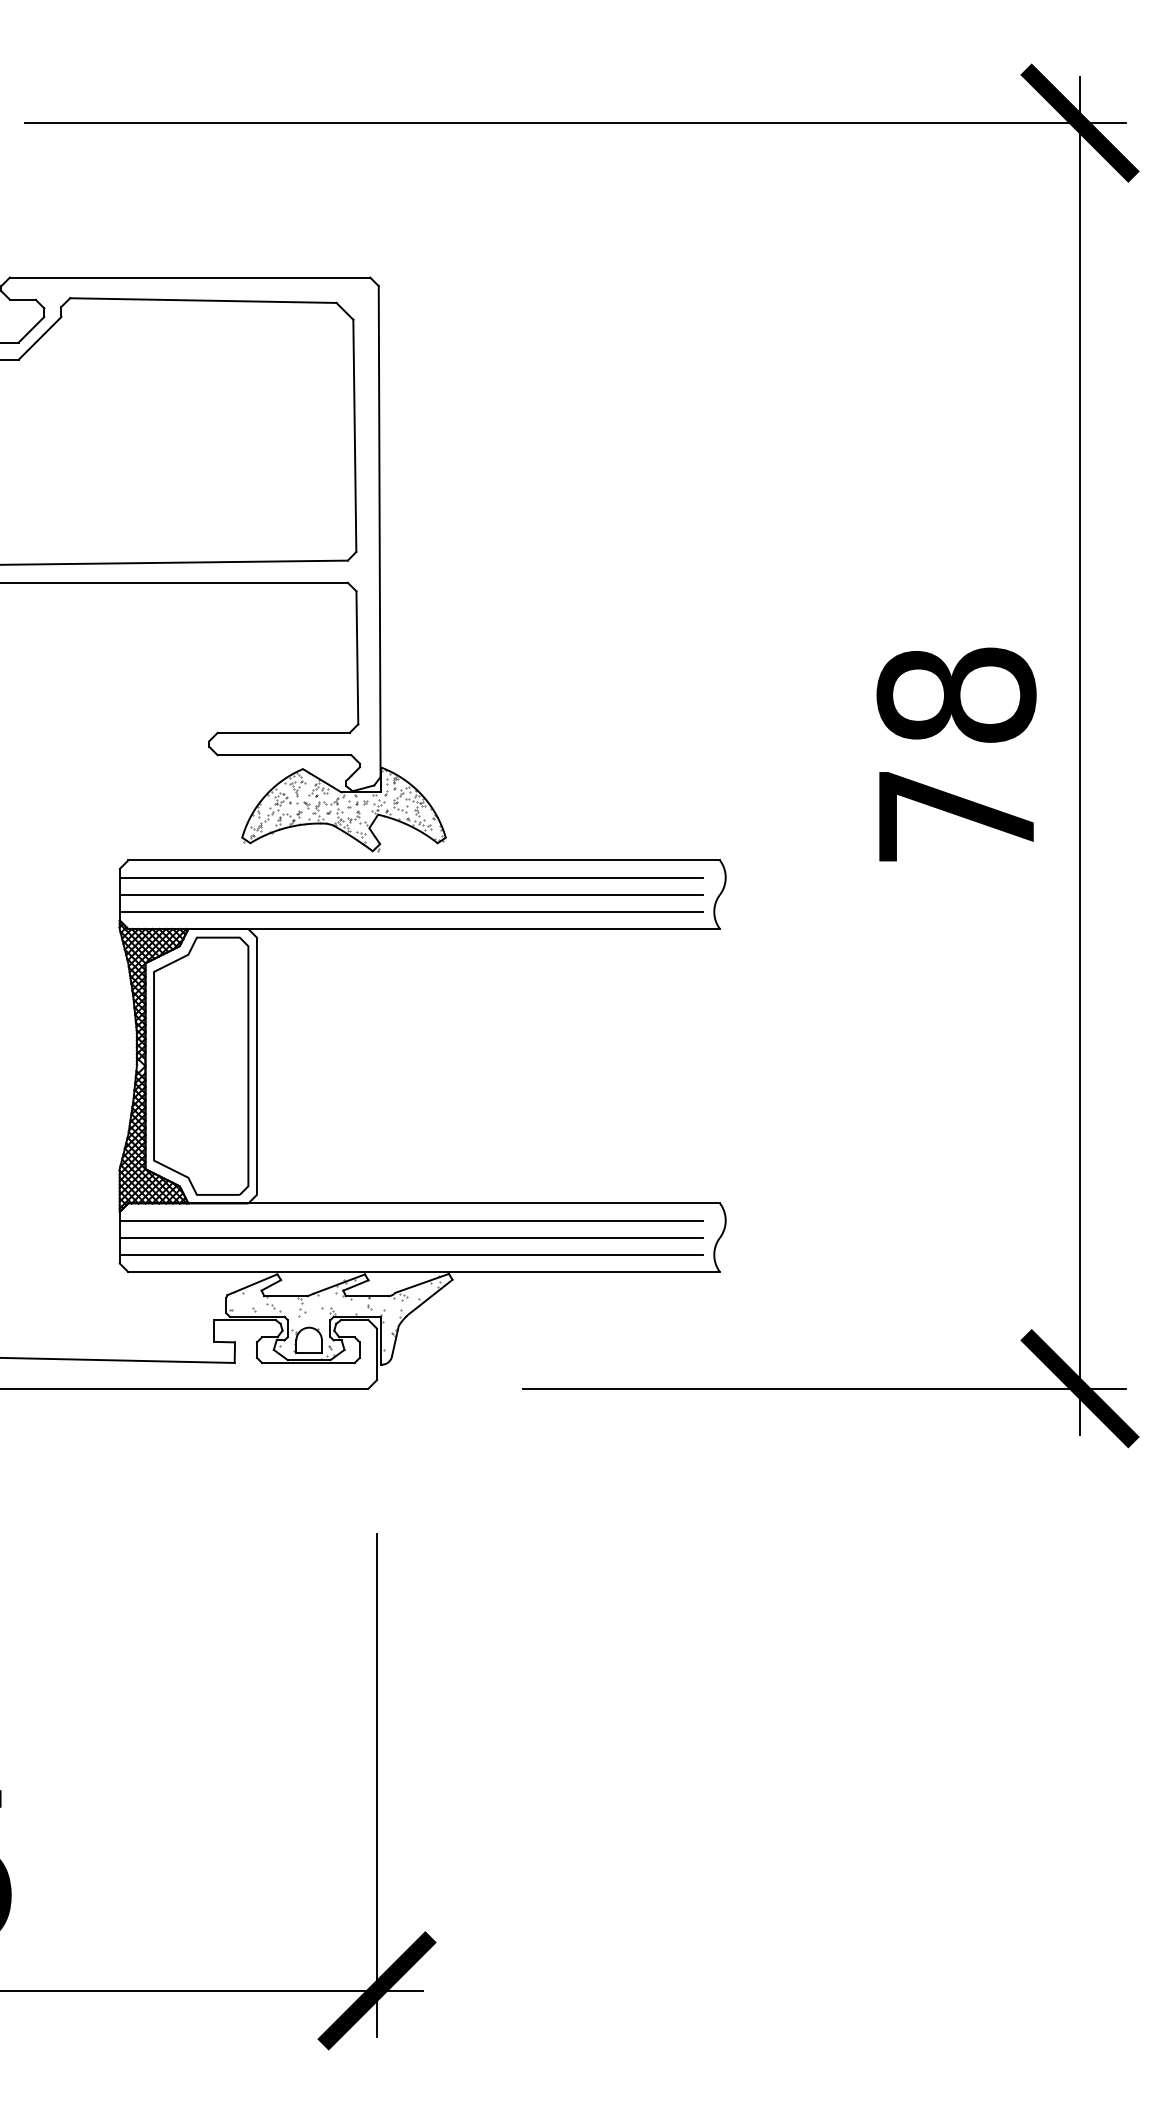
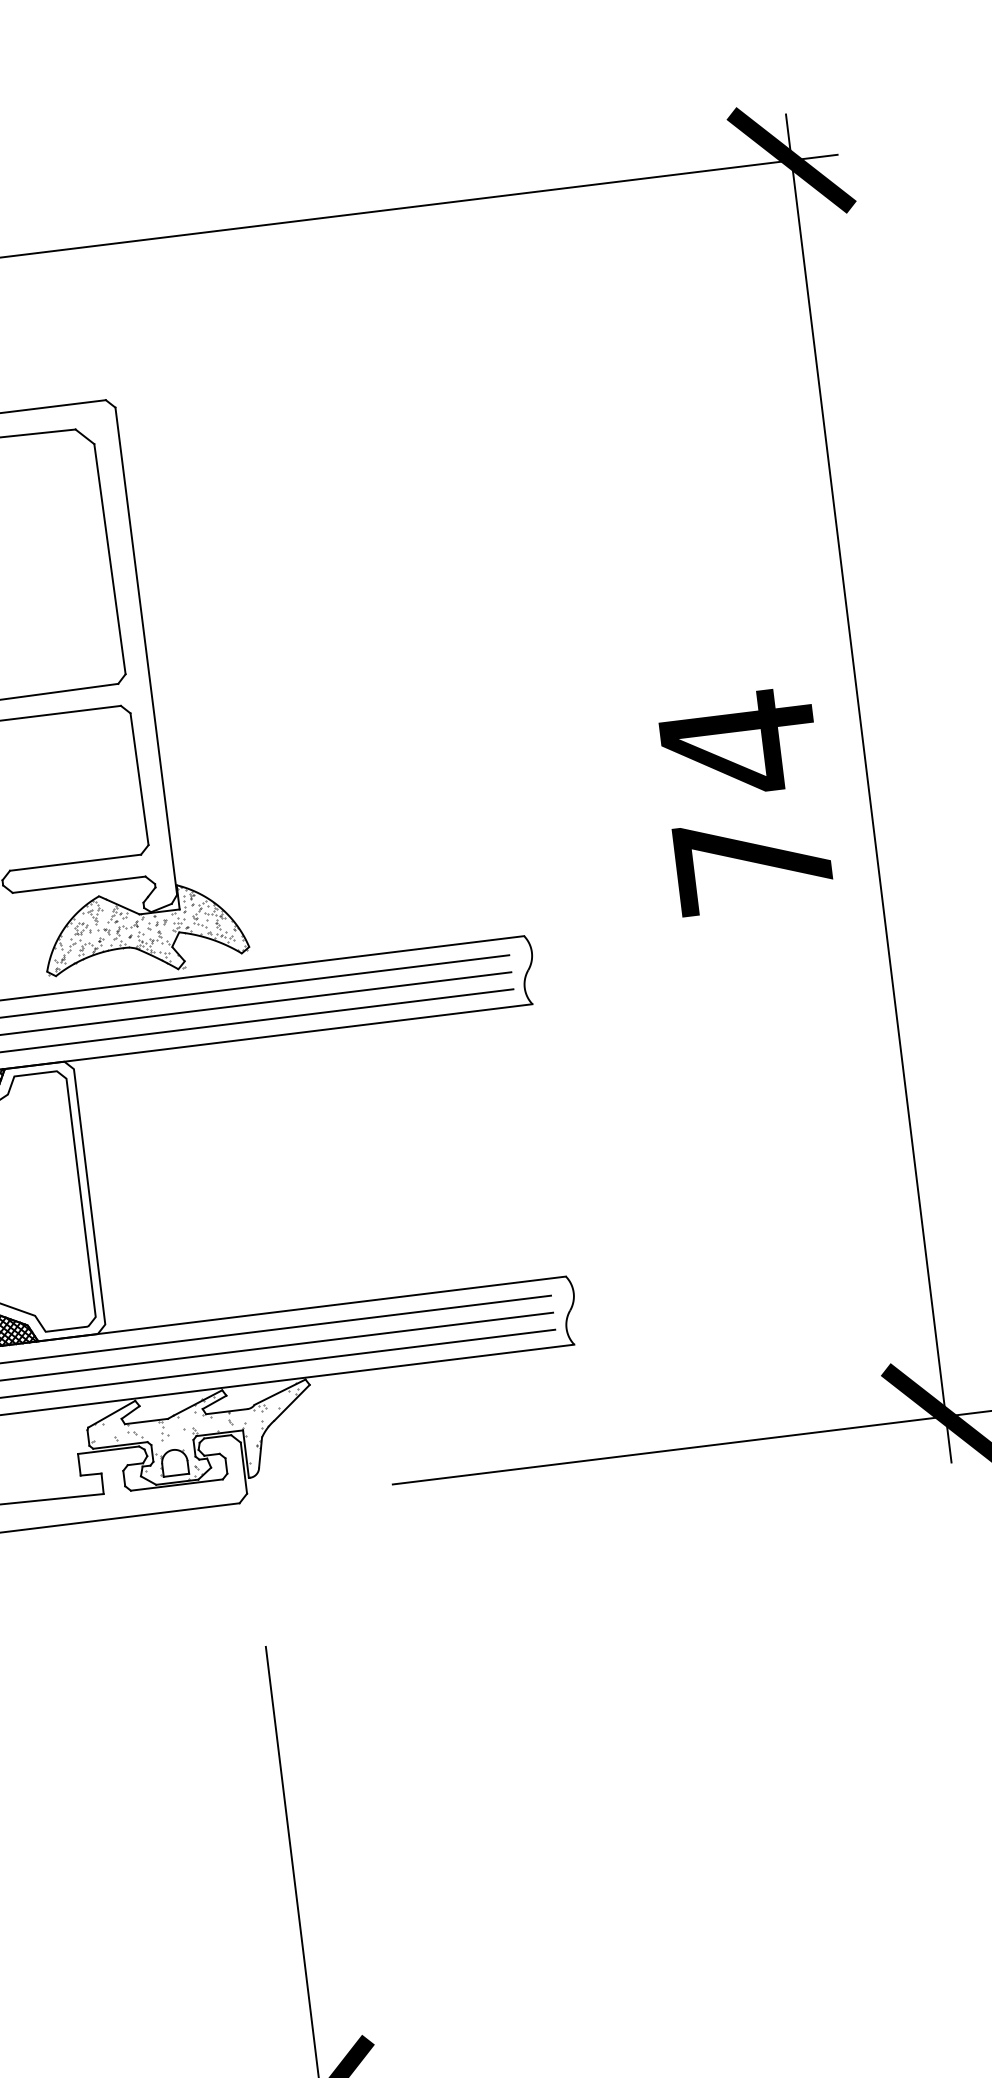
text: (956, 695) -> (738, 743), 78 -> 74

